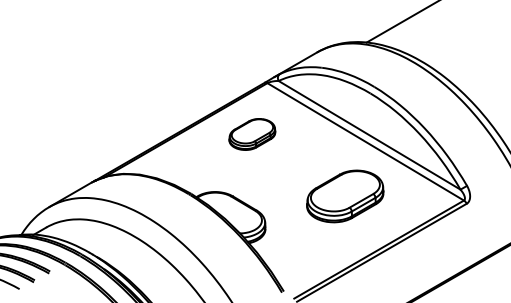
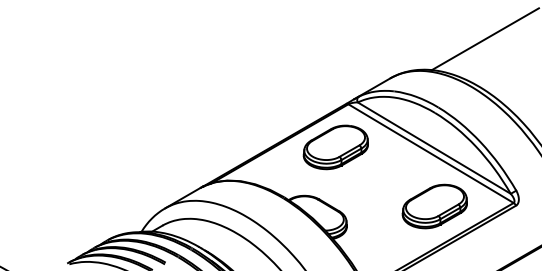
part: (252, 134) -> (335, 147), size x1.67
part: (344, 196) -> (434, 206), moved

